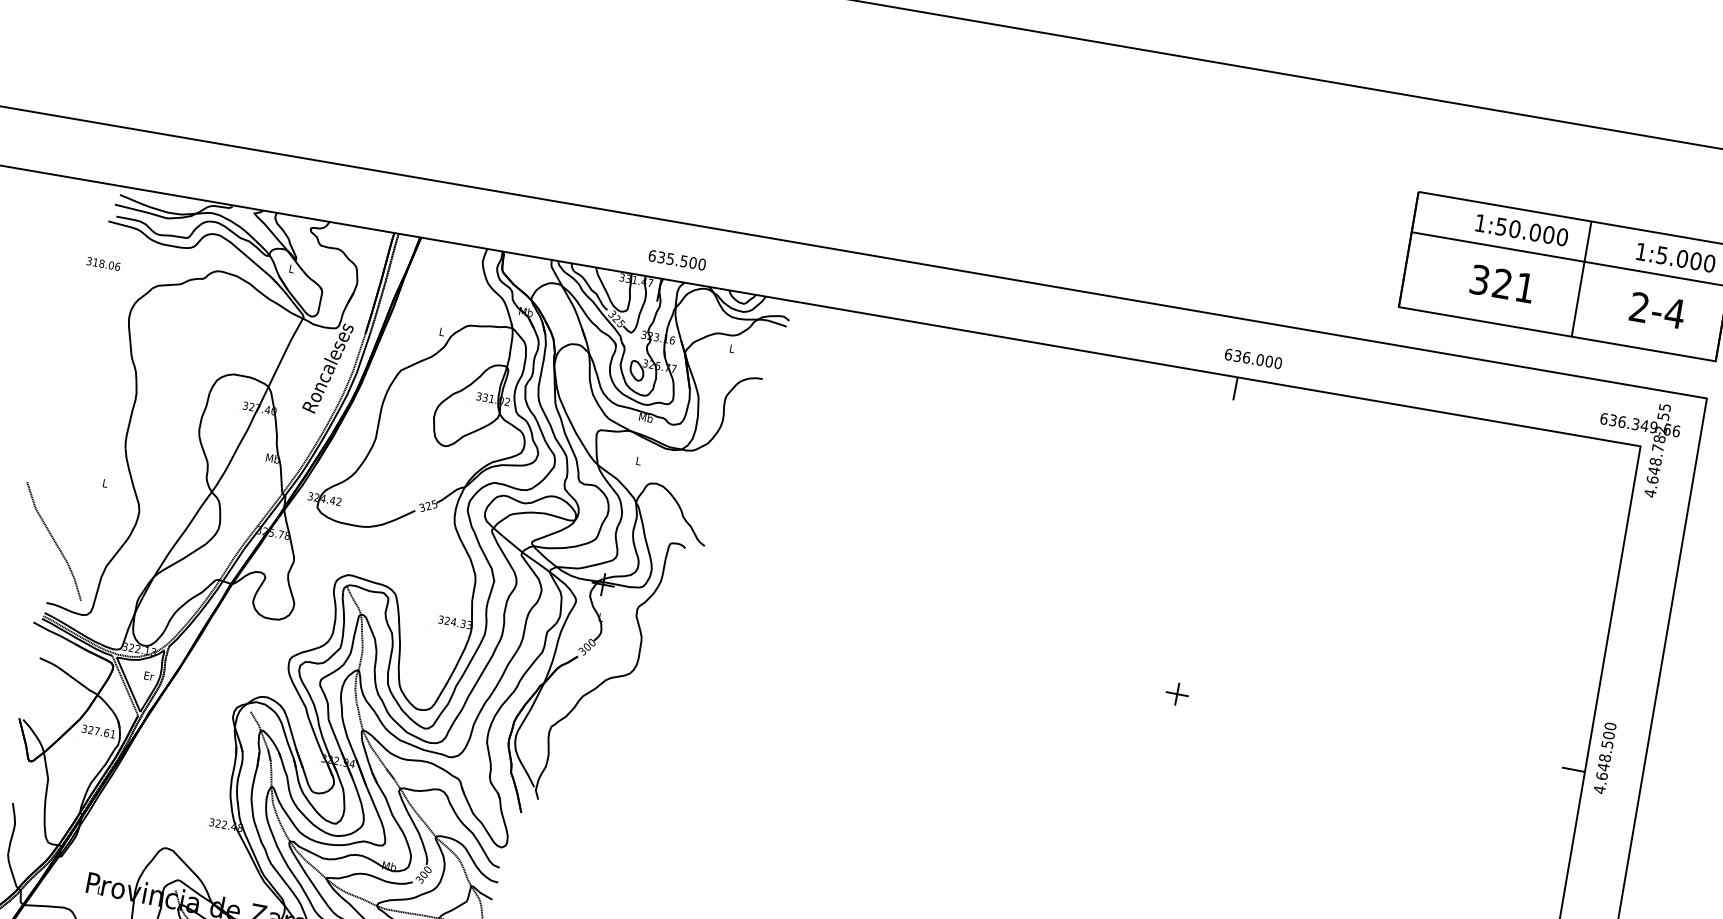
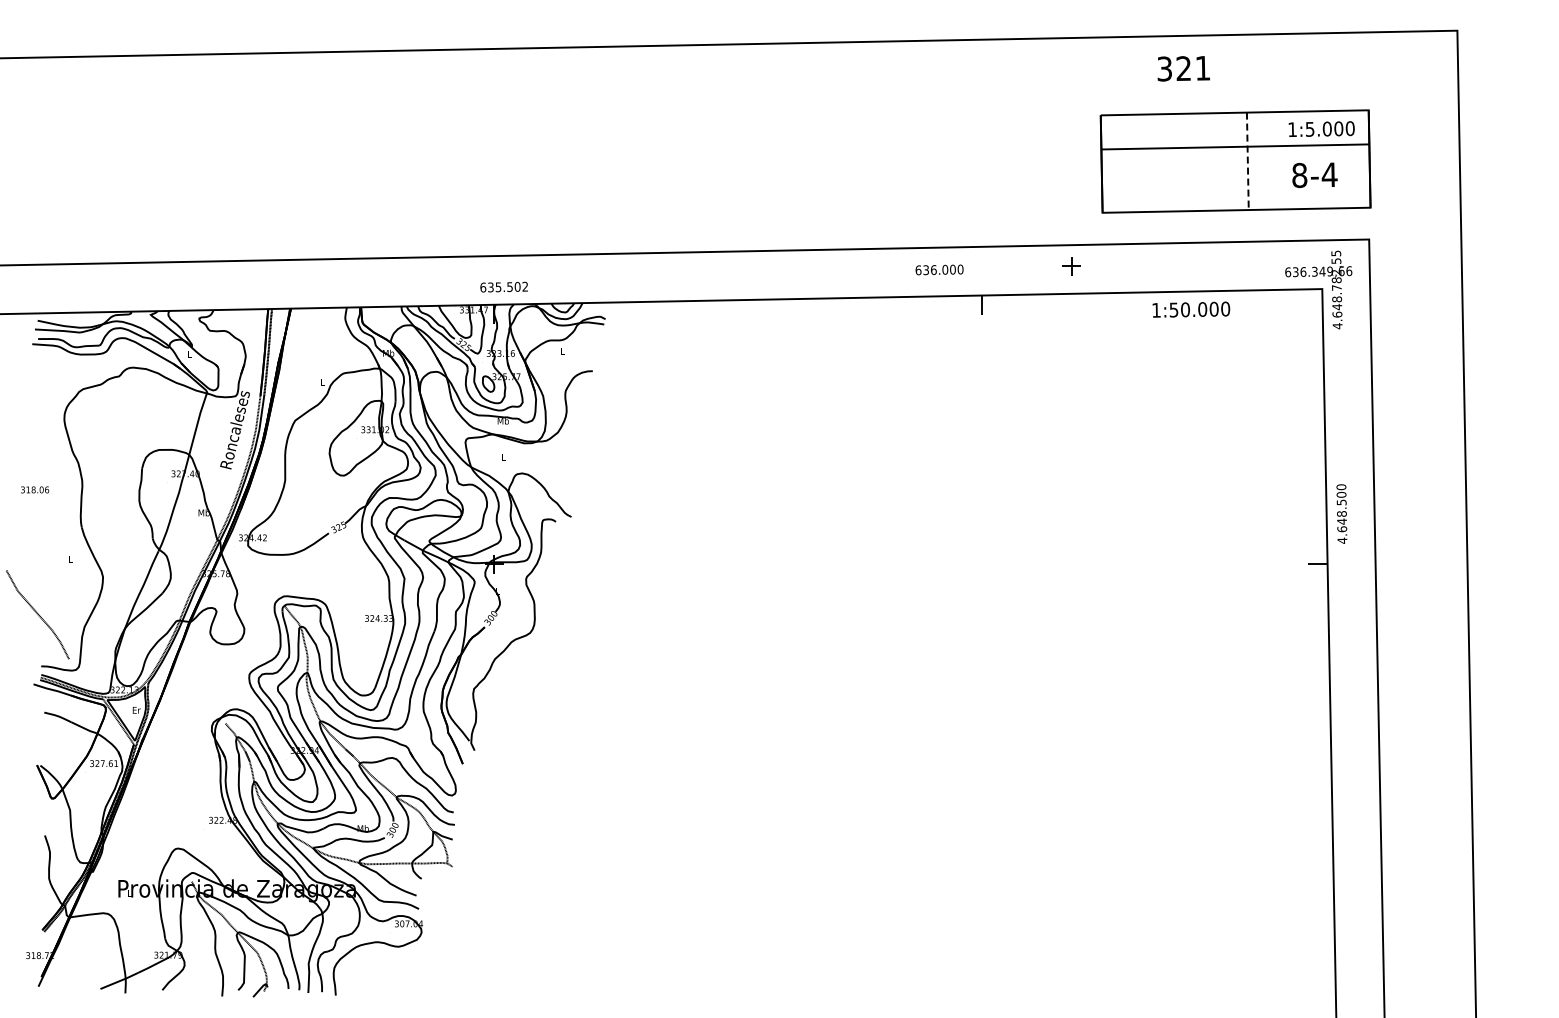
text: (1522, 230) -> (1191, 309), moved
text: (104, 263) -> (35, 489), moved
text: (702, 264) -> (525, 286), 635.500 -> 635.502
line: (1581, 279) -> (1247, 161), solid -> dashed
text: (1502, 283) -> (1183, 68), moved
text: (1639, 307) -> (1299, 175), 2-4 -> 8-4
text: (1253, 358) -> (939, 269), moved
part: (1177, 694) -> (1071, 266), moved
text: (1604, 757) -> (1341, 513), moved

